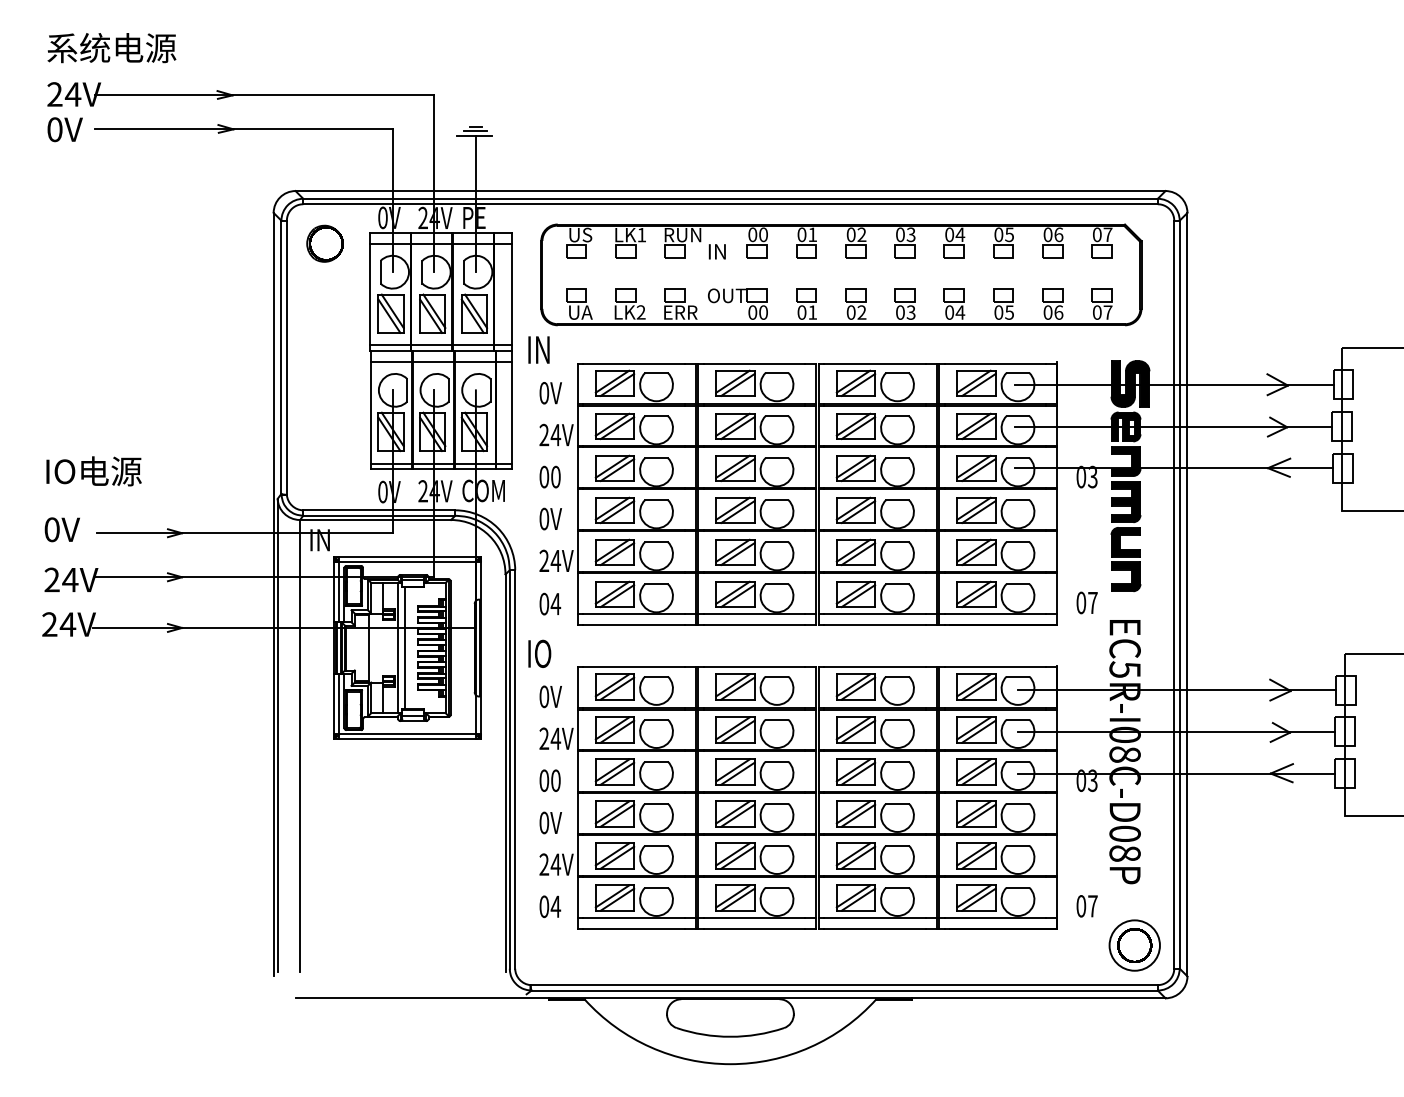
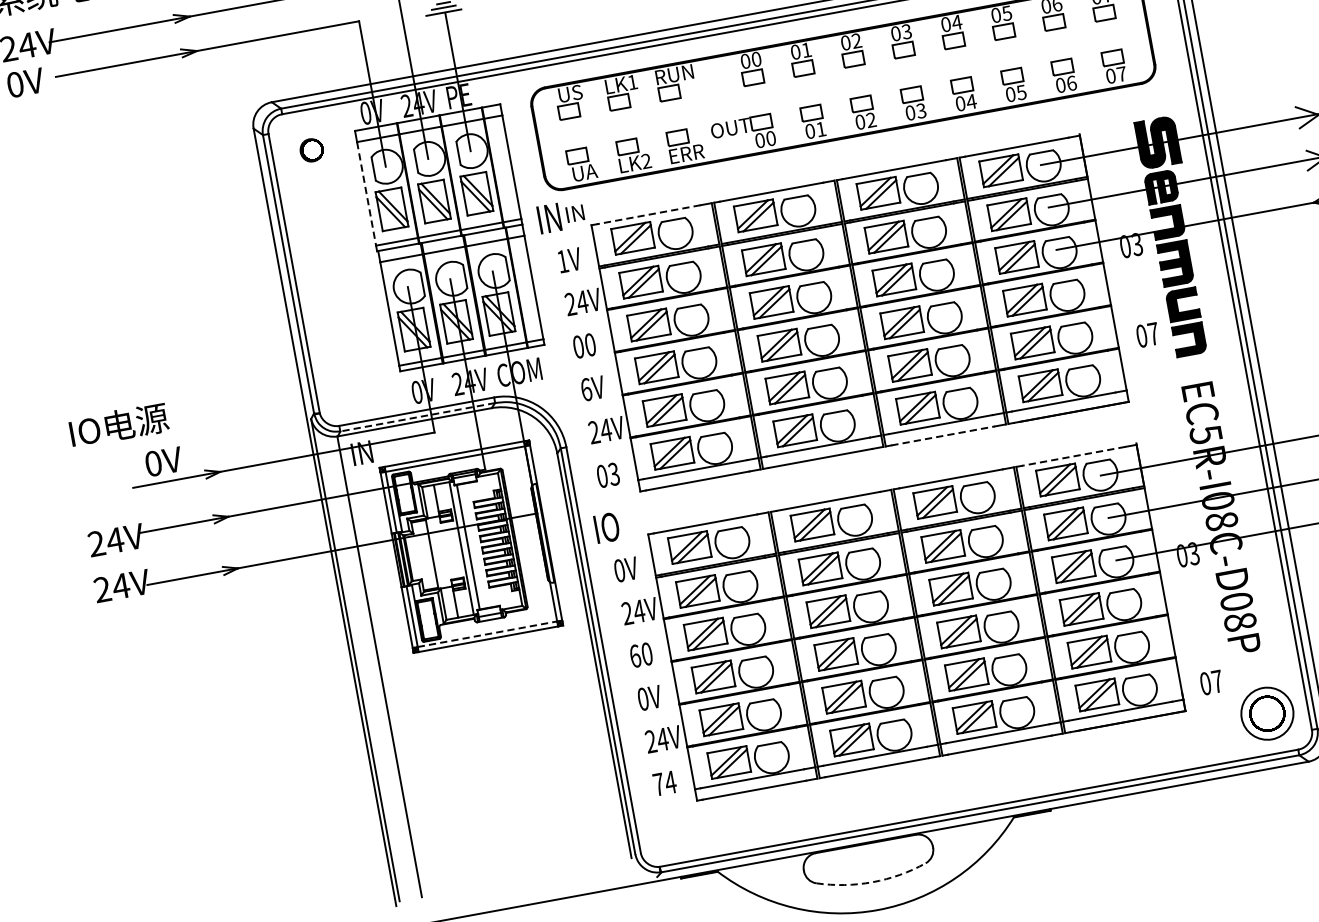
part: (324, 243) -> (311, 150), size x0.6
text: (716, 251) -> (574, 213), moved
line: (369, 294) -> (366, 193), solid -> dashed
line: (634, 363) -> (649, 214), solid -> dashed
text: (544, 393) -> (563, 261), 0V -> 1V
line: (378, 515) -> (416, 417), solid -> dashed
text: (544, 518) -> (586, 389), 0V -> 6V
text: (61, 529) -> (163, 461), moved
text: (1086, 602) -> (1147, 334), moved
text: (555, 603) -> (613, 473), 04 -> 03
line: (875, 625) -> (943, 436), solid -> dashed
line: (995, 667) -> (1073, 456), solid -> dashed
line: (408, 734) -> (488, 634), solid -> dashed
text: (544, 780) -> (635, 655), 00 -> 60
text: (544, 906) -> (659, 784), 04 -> 74
arc: (730, 1036) -> (872, 881), solid -> dashed

